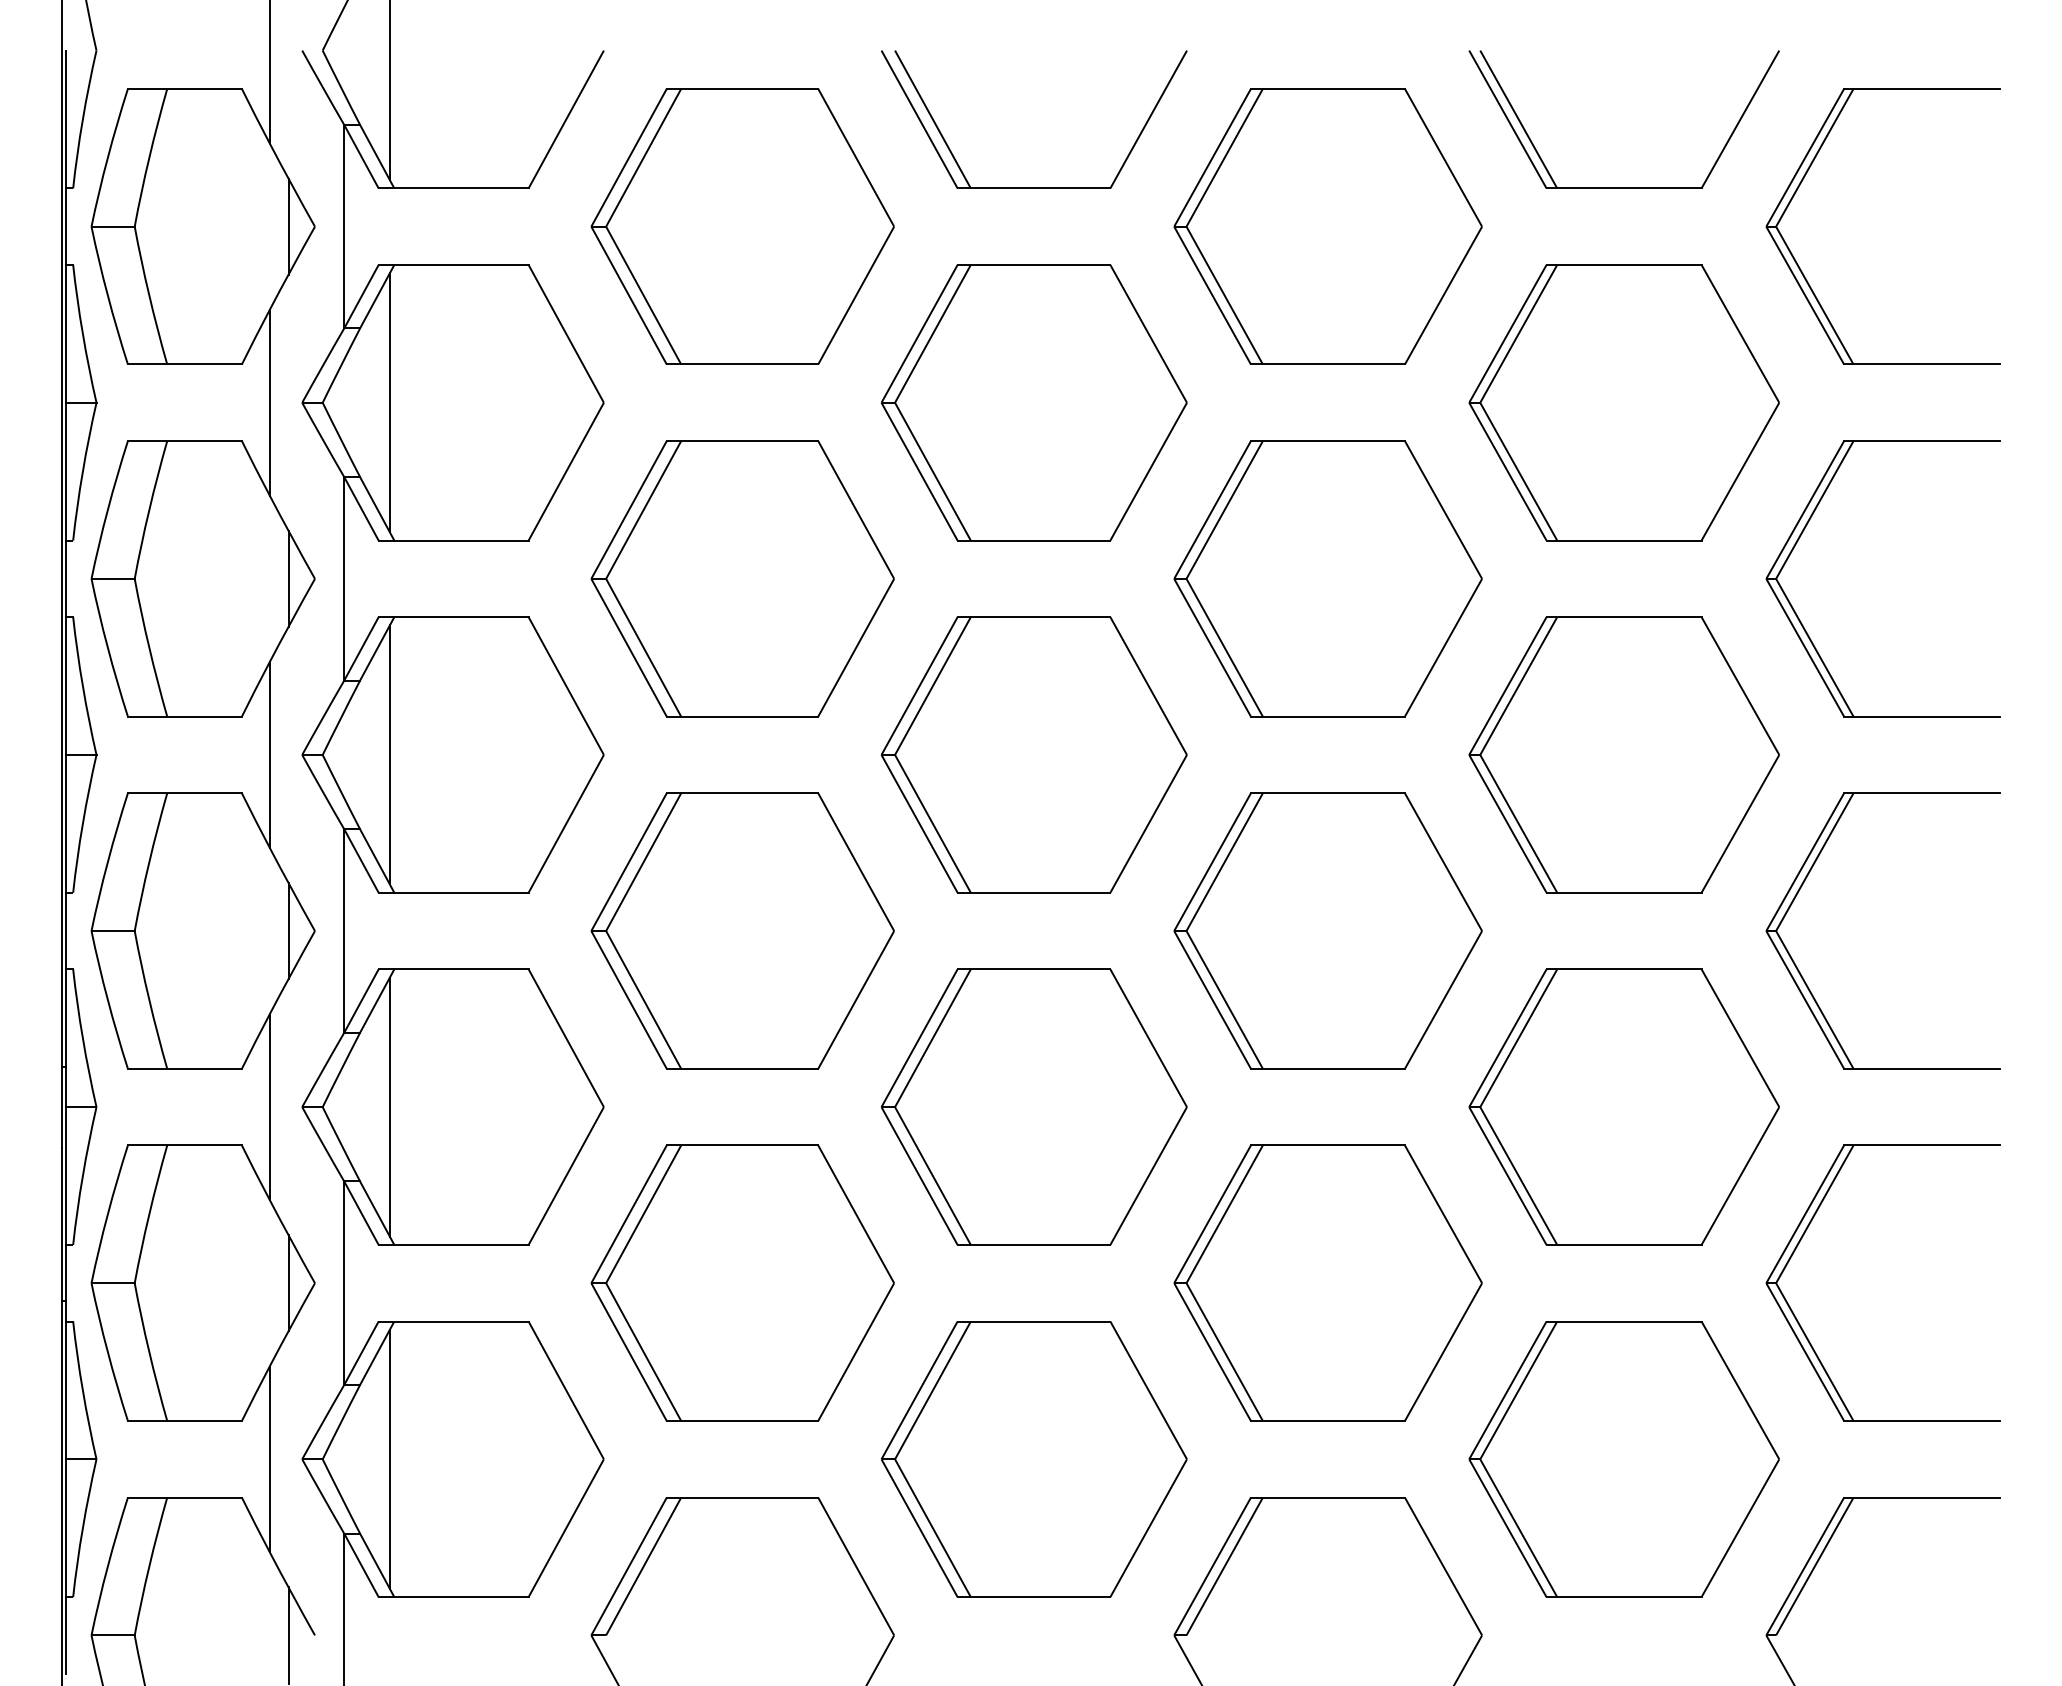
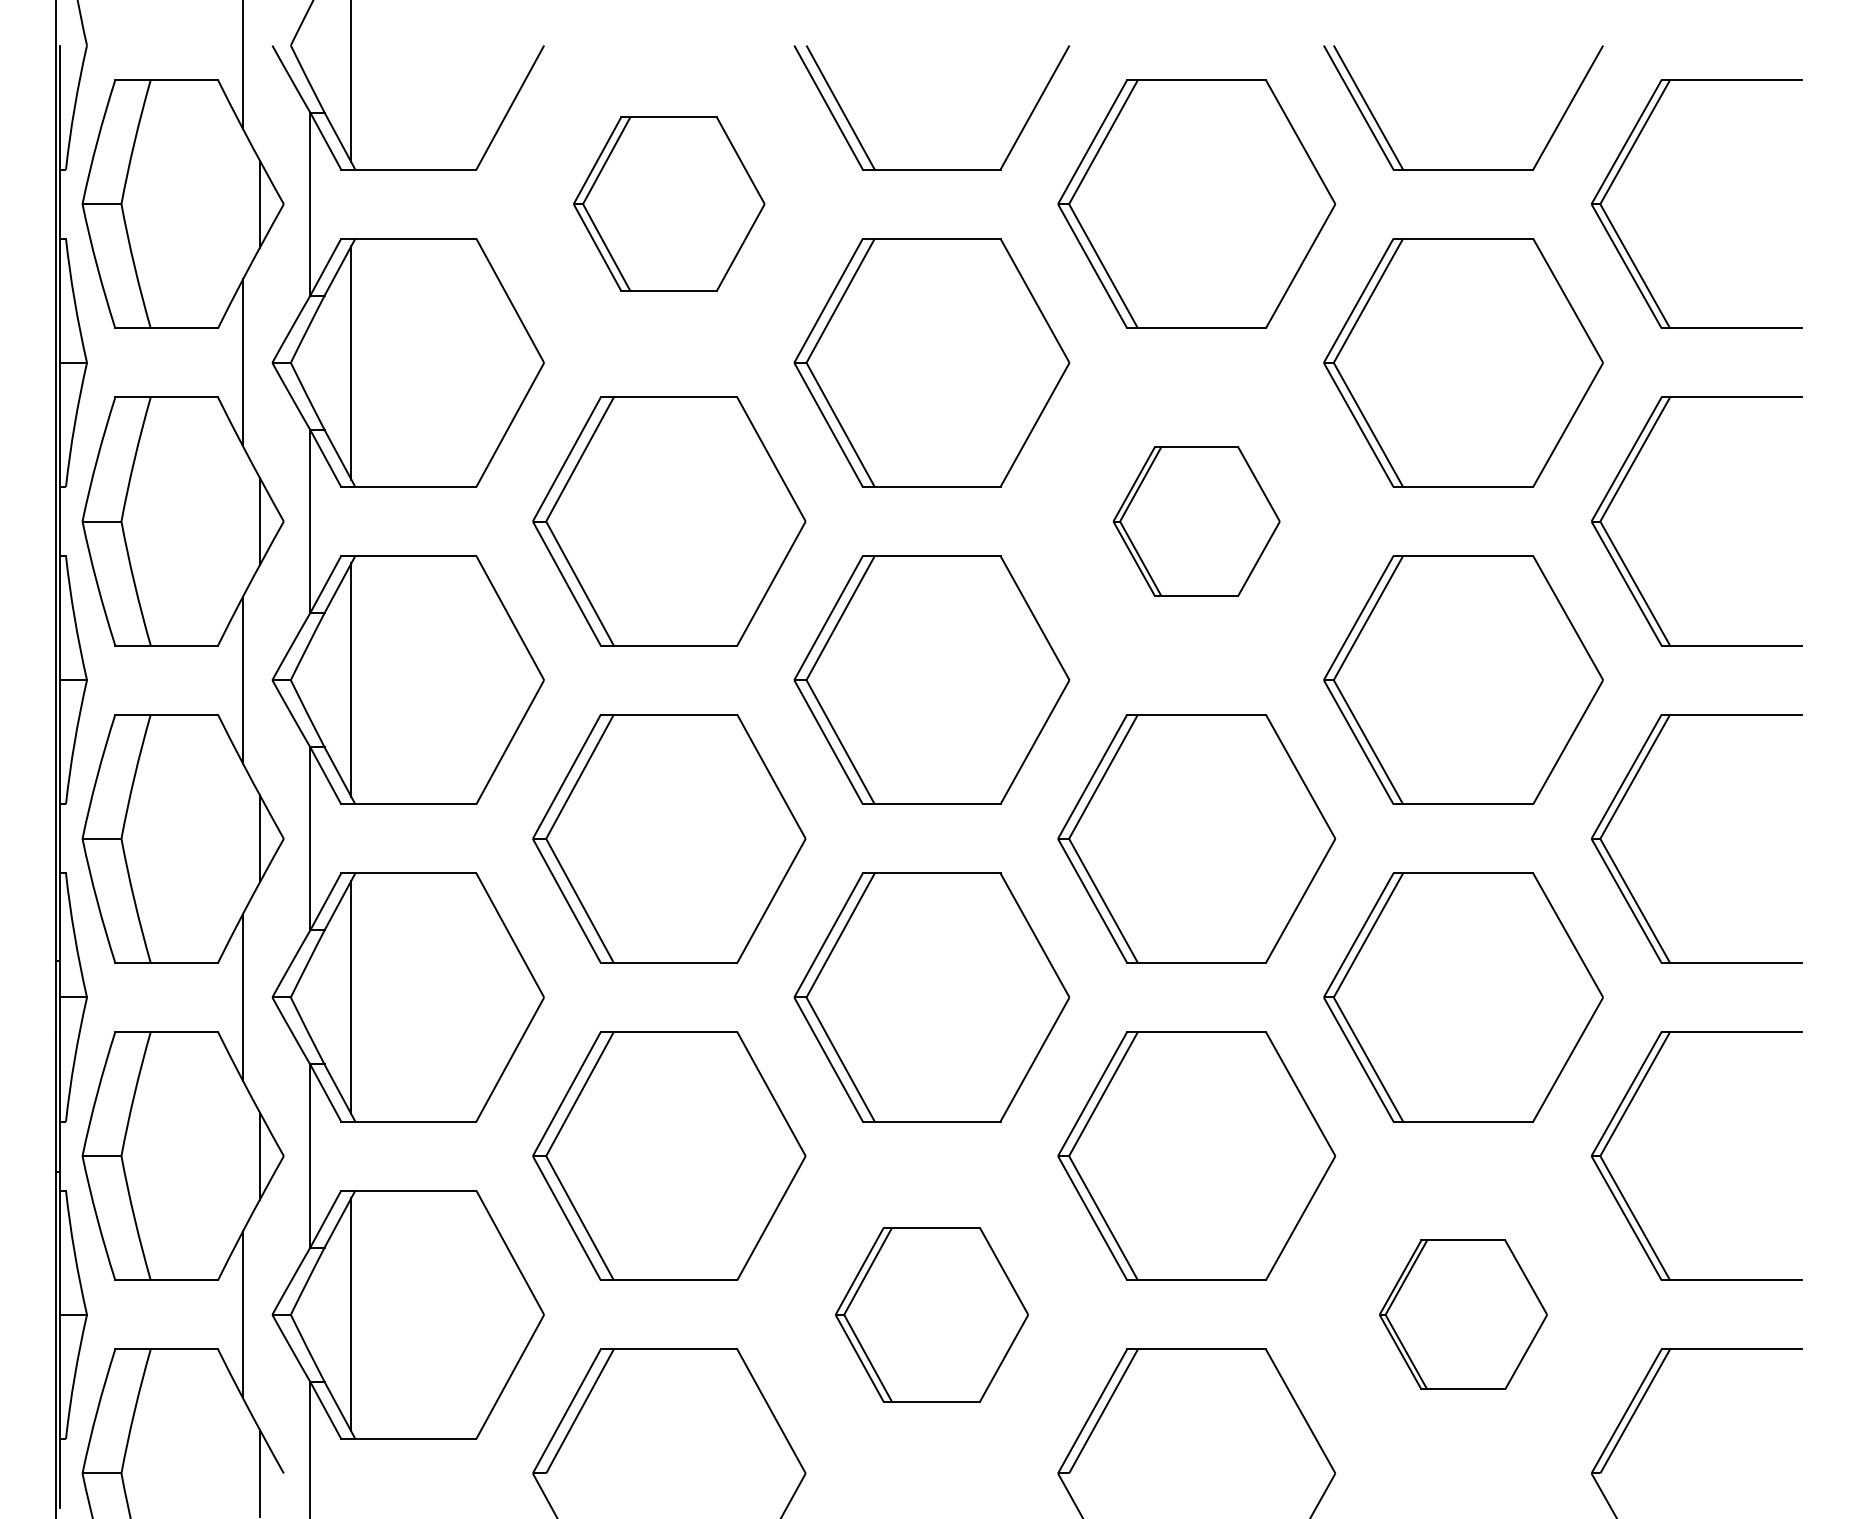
part: (742, 226) -> (669, 204), size x0.7
part: (1327, 578) -> (1196, 521), size x0.6
part: (1034, 1459) -> (932, 1314), size x0.7
part: (1623, 1459) -> (1462, 1314), size x0.6

